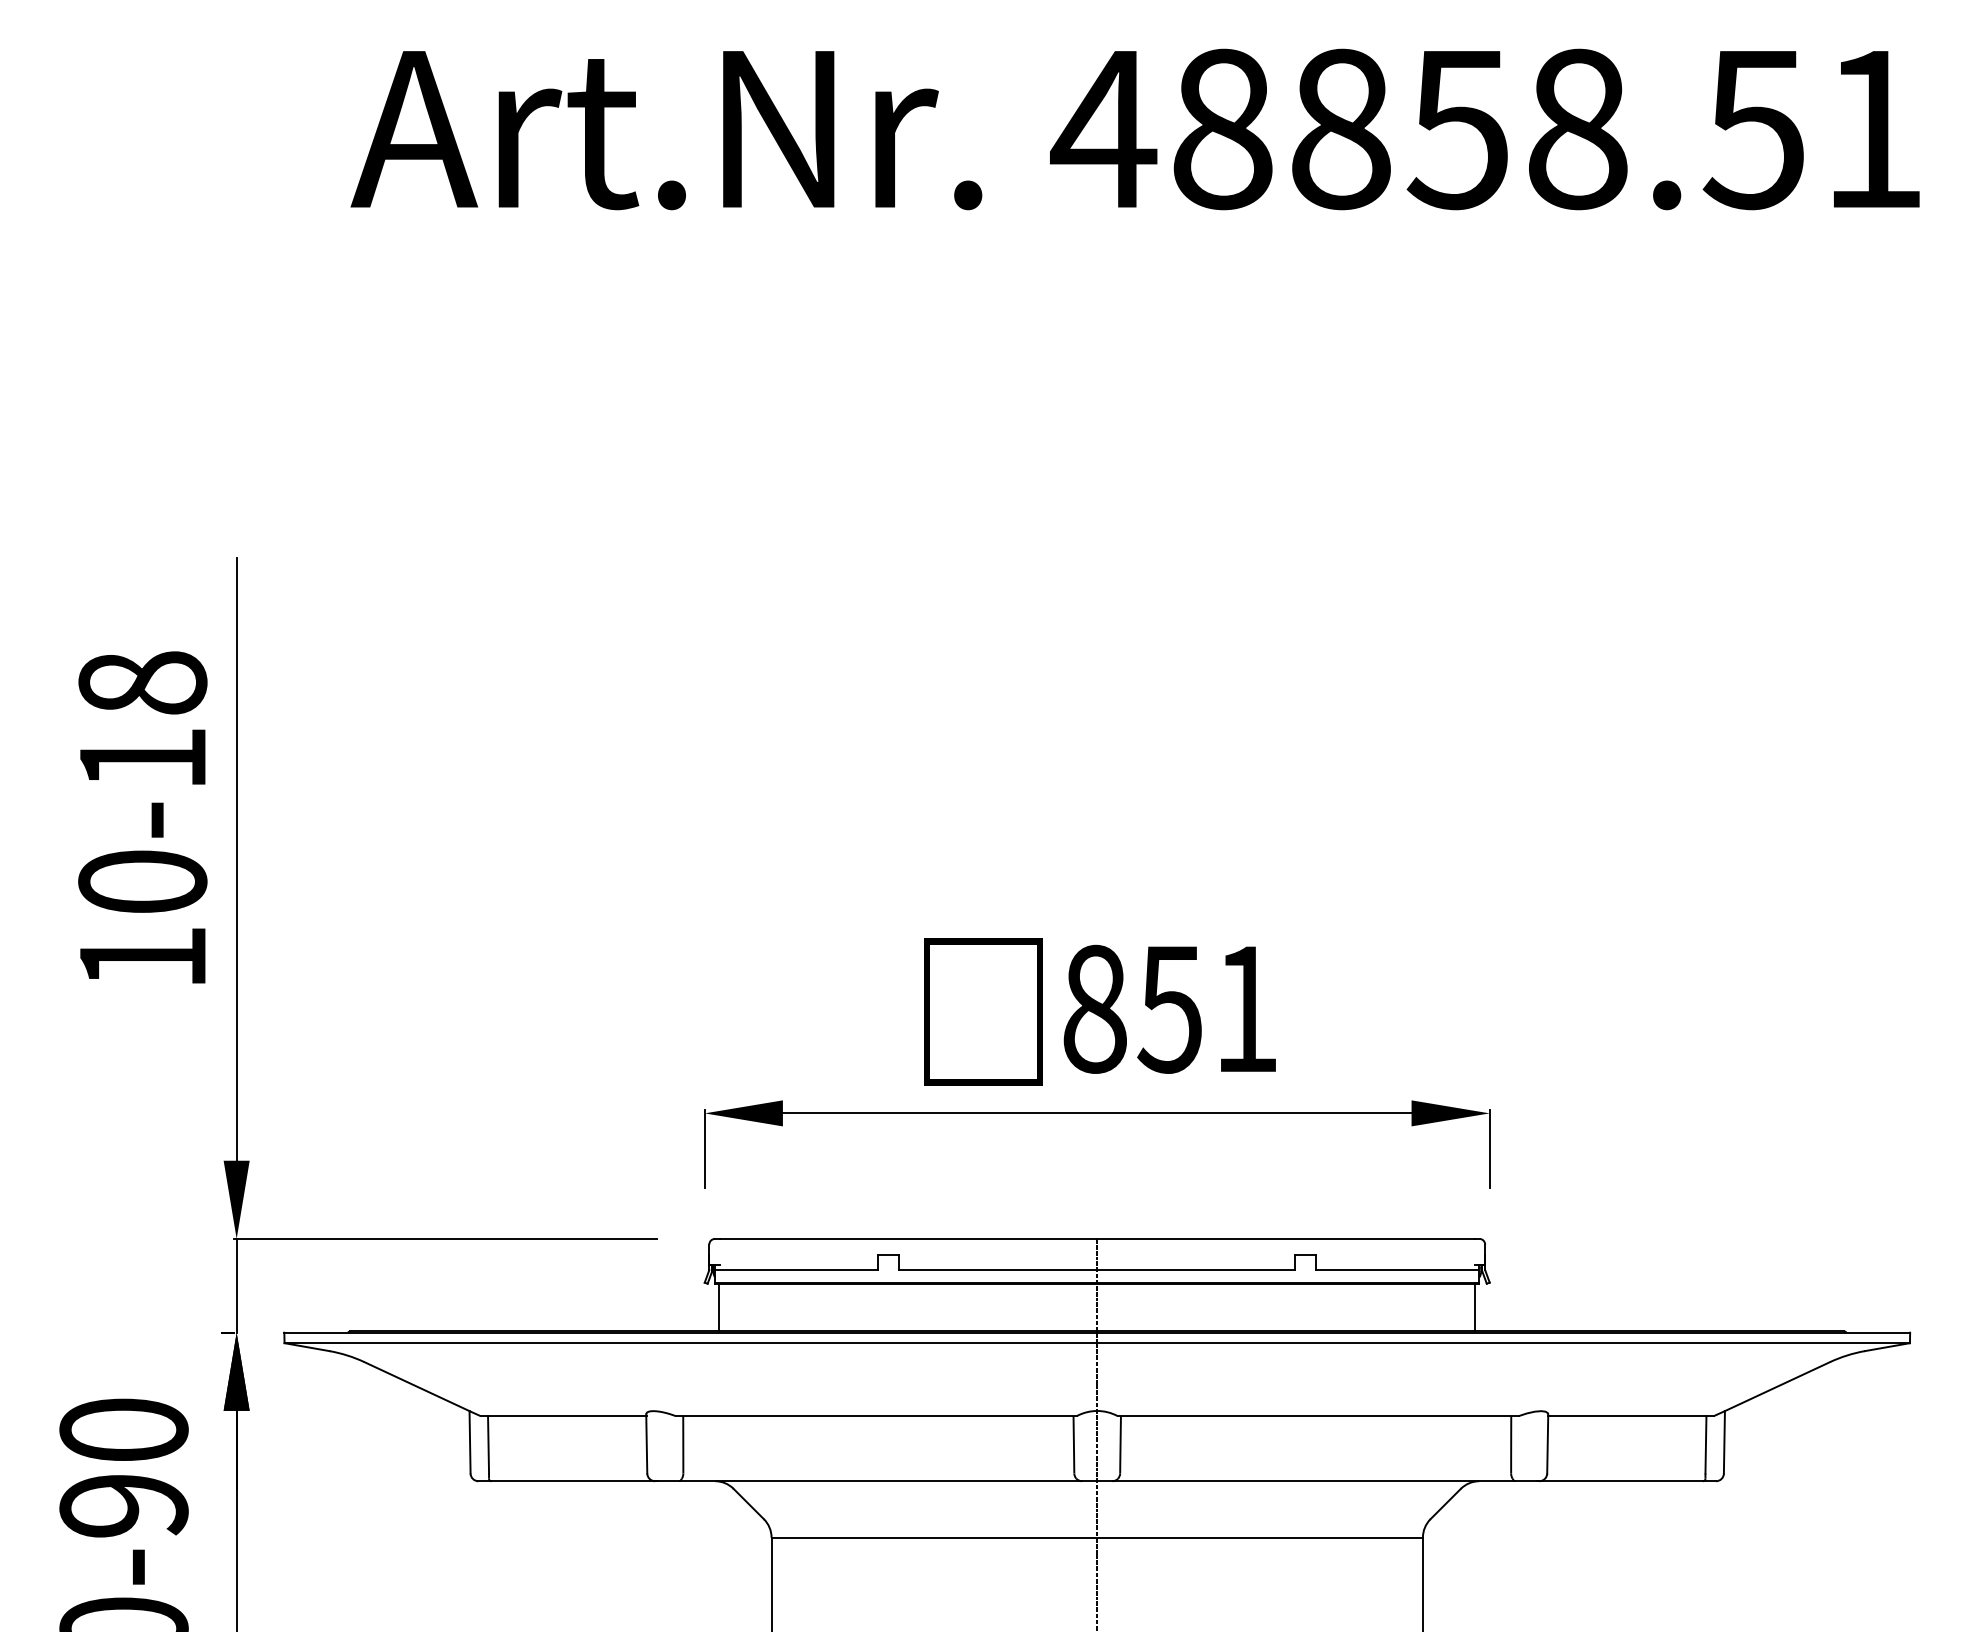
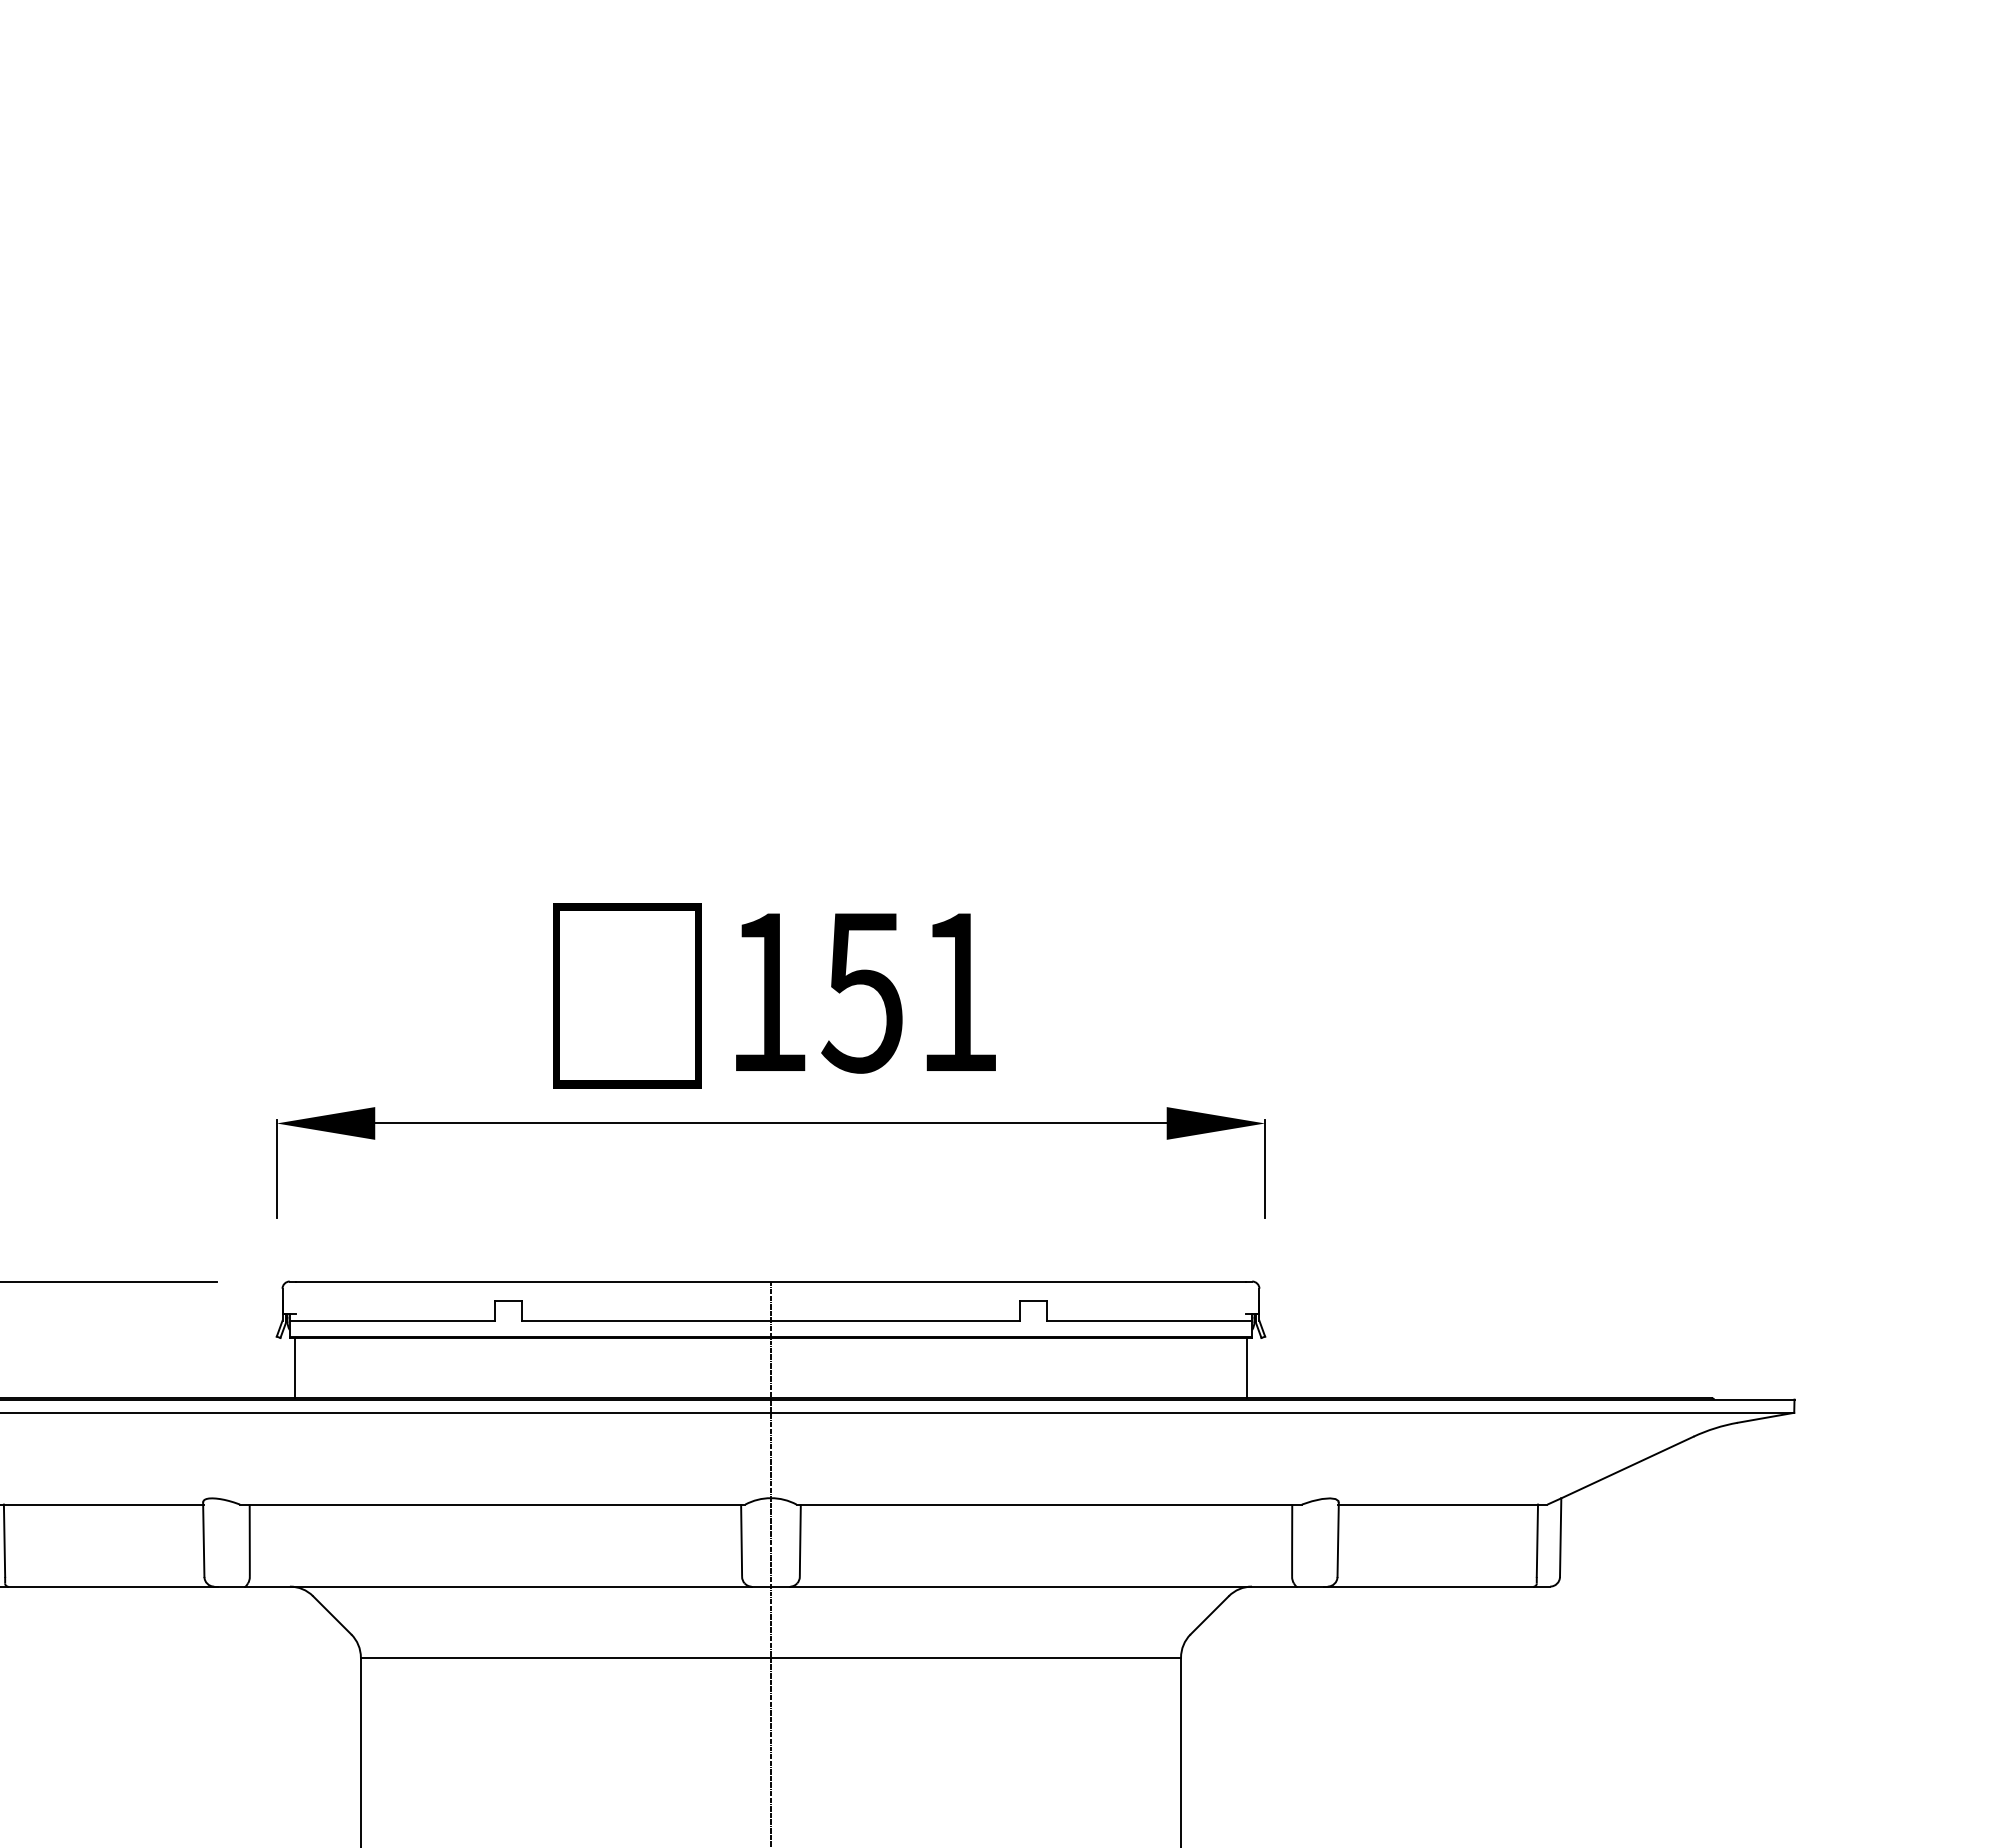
text: (1094, 1008) -> (767, 991), 851 -> 151

